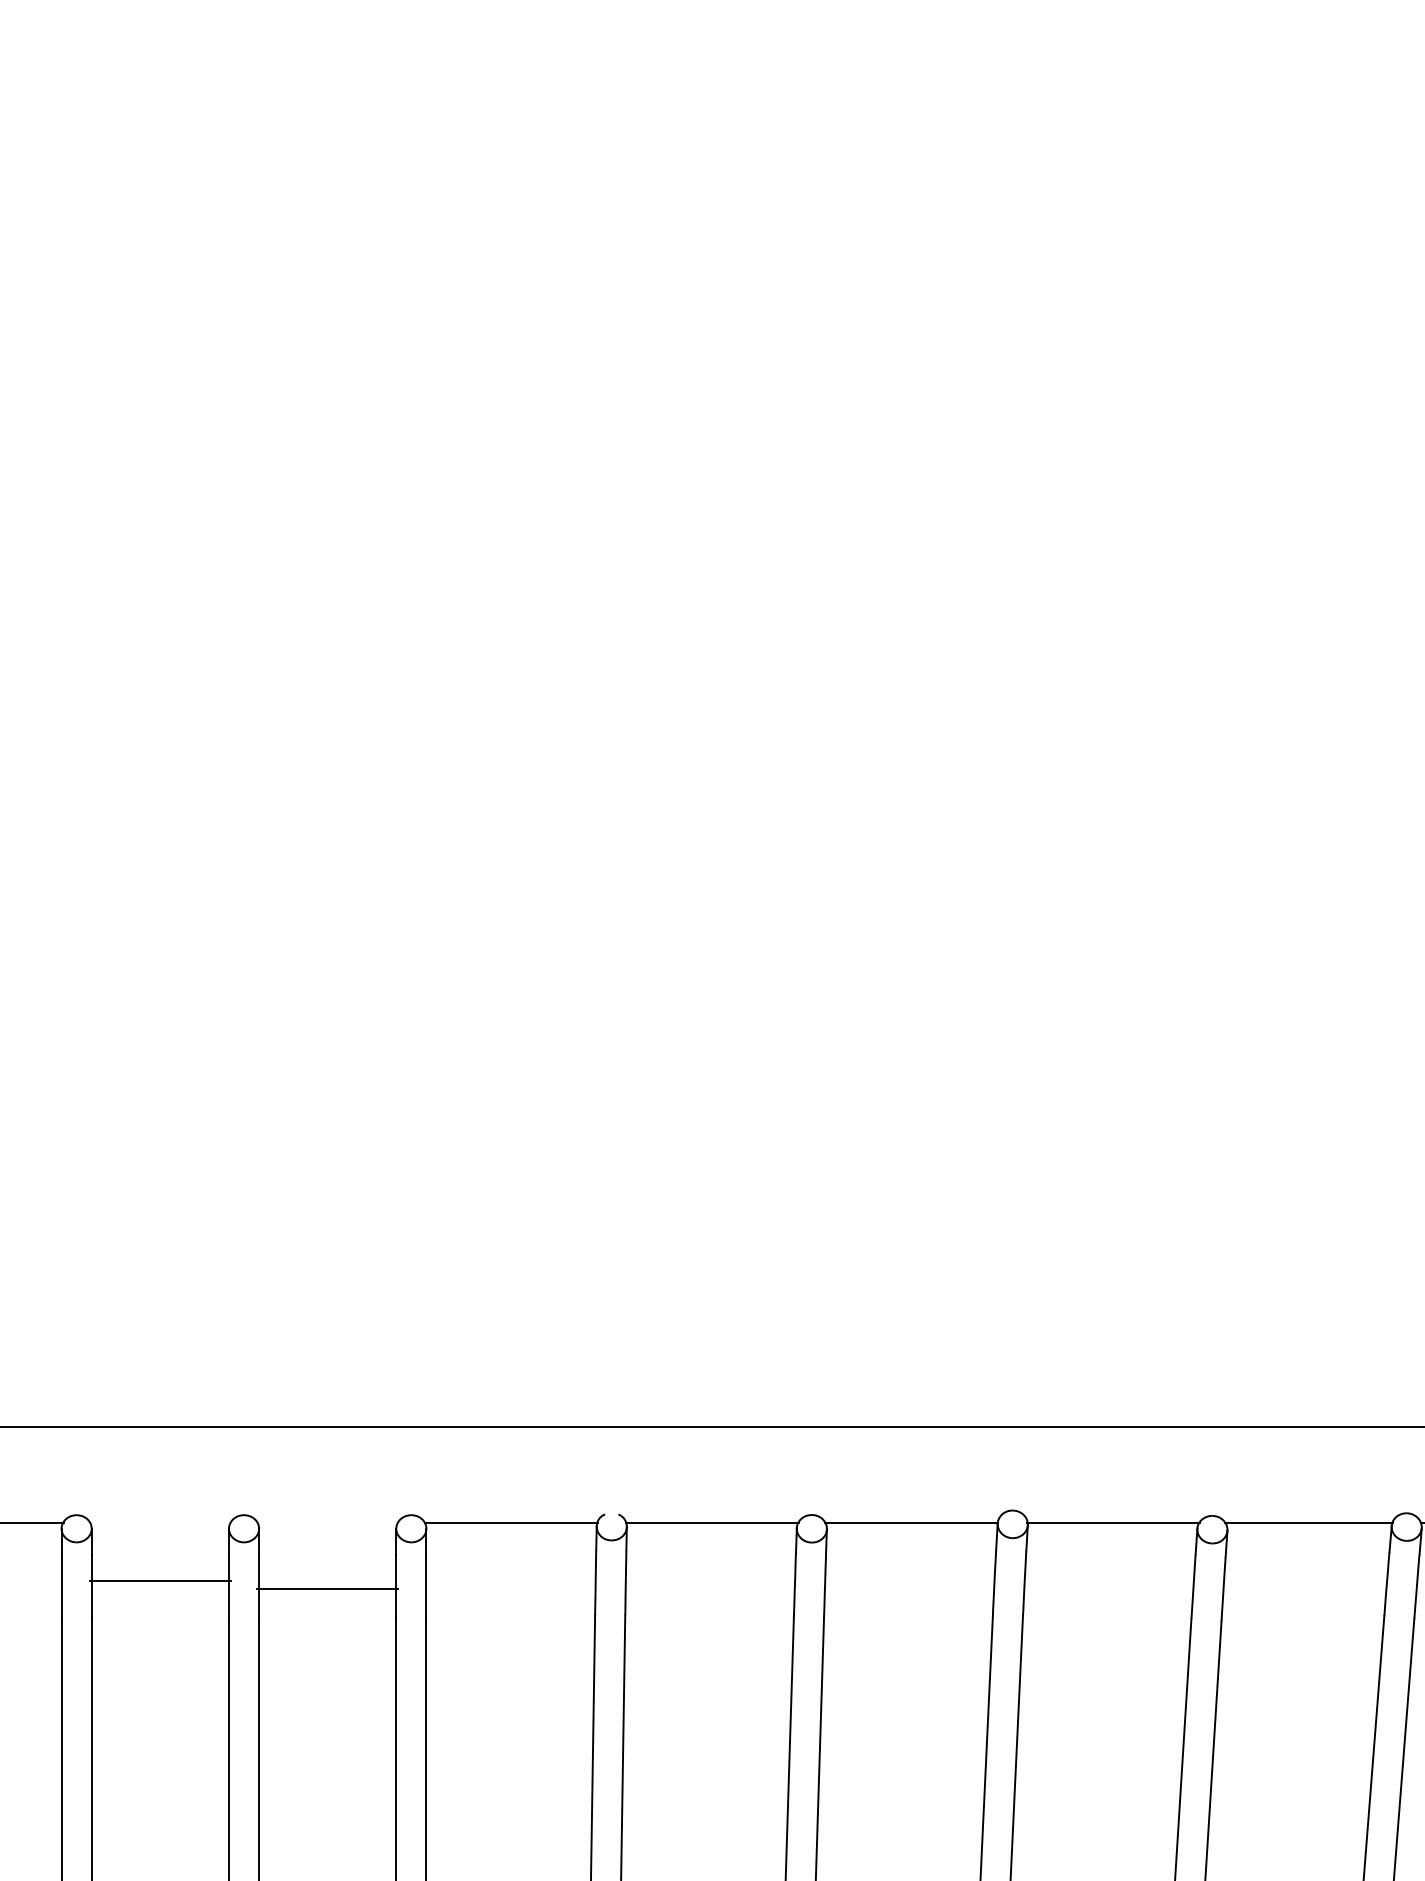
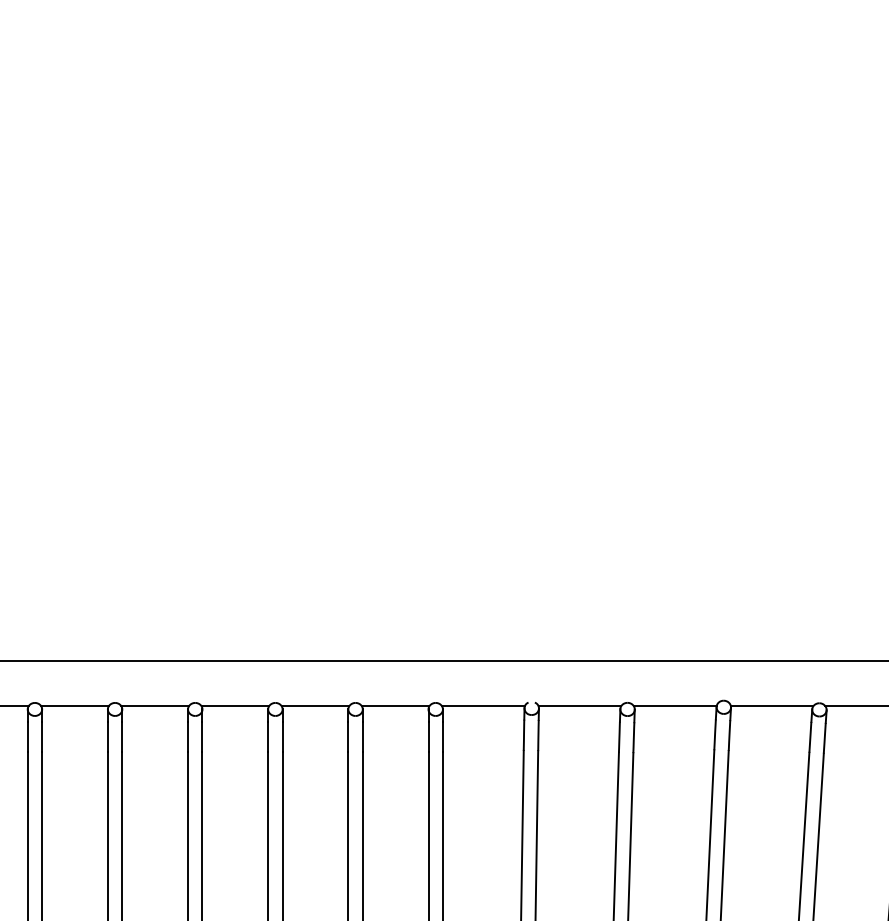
line: (160, 1581) -> (315, 706), moved
line: (327, 1589) -> (395, 706), moved

